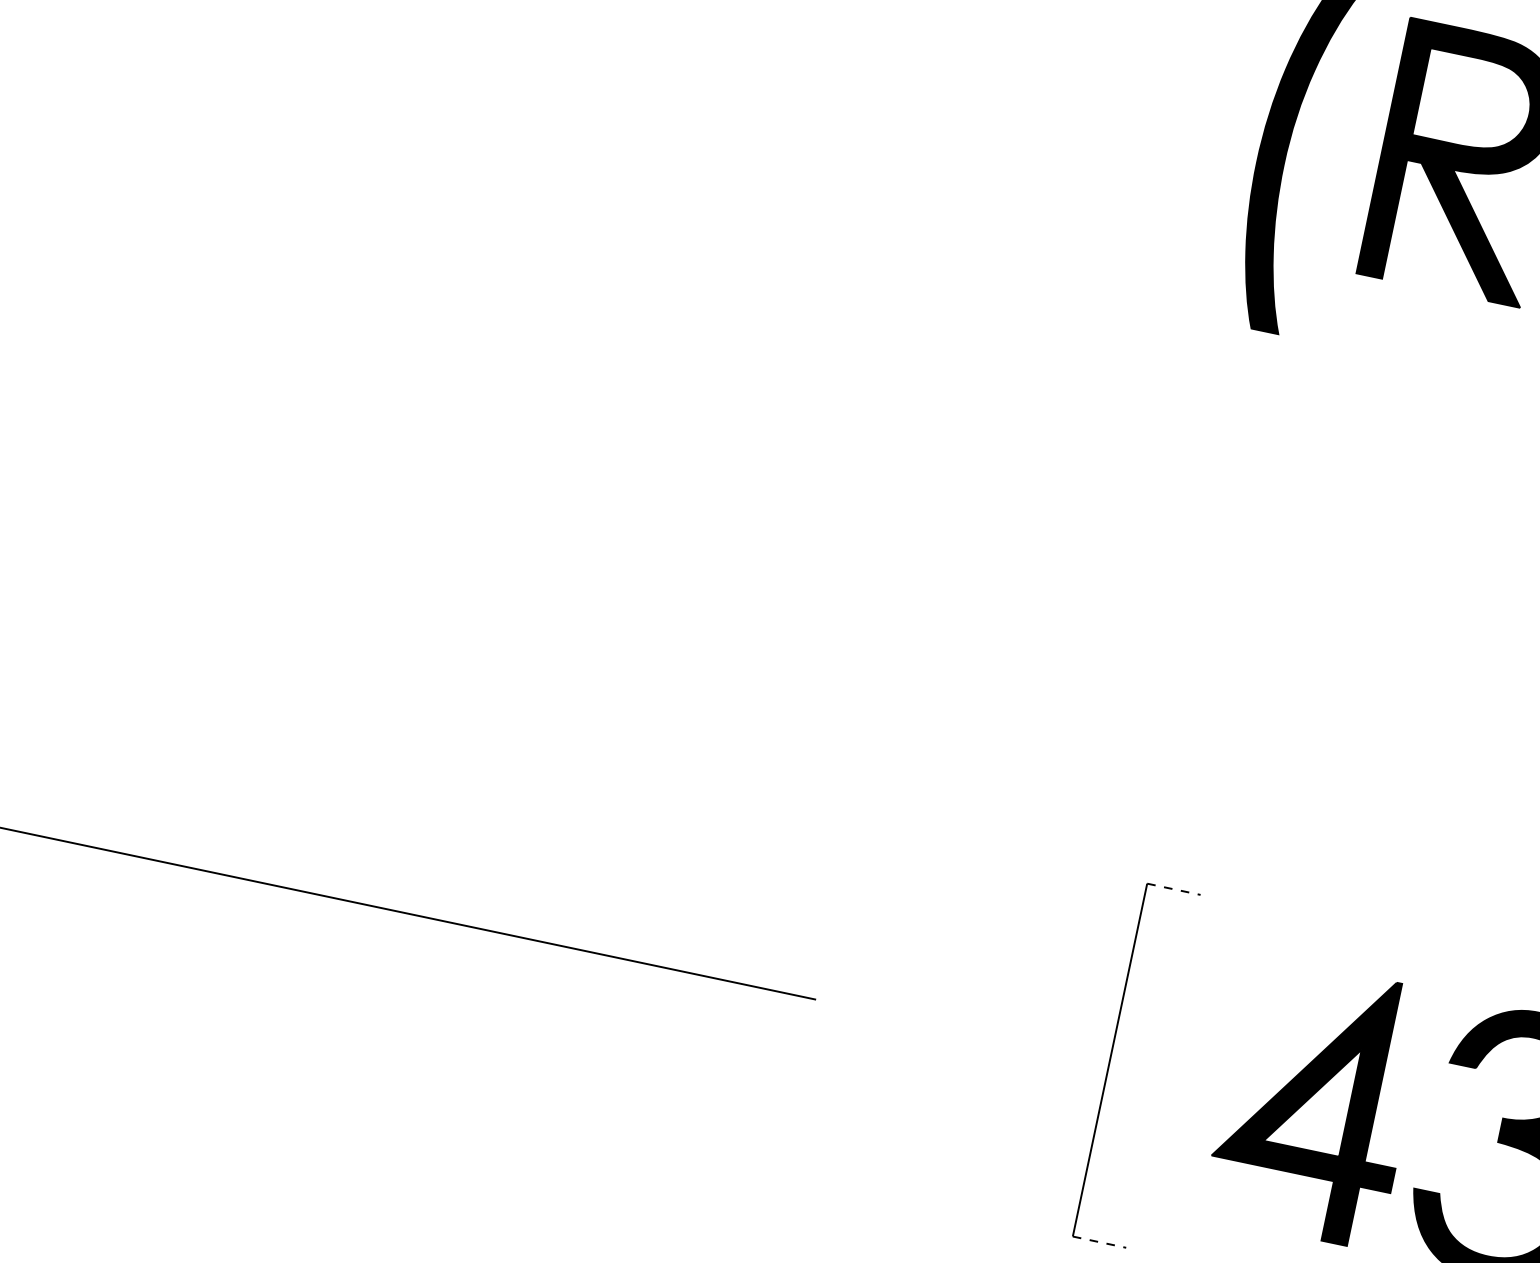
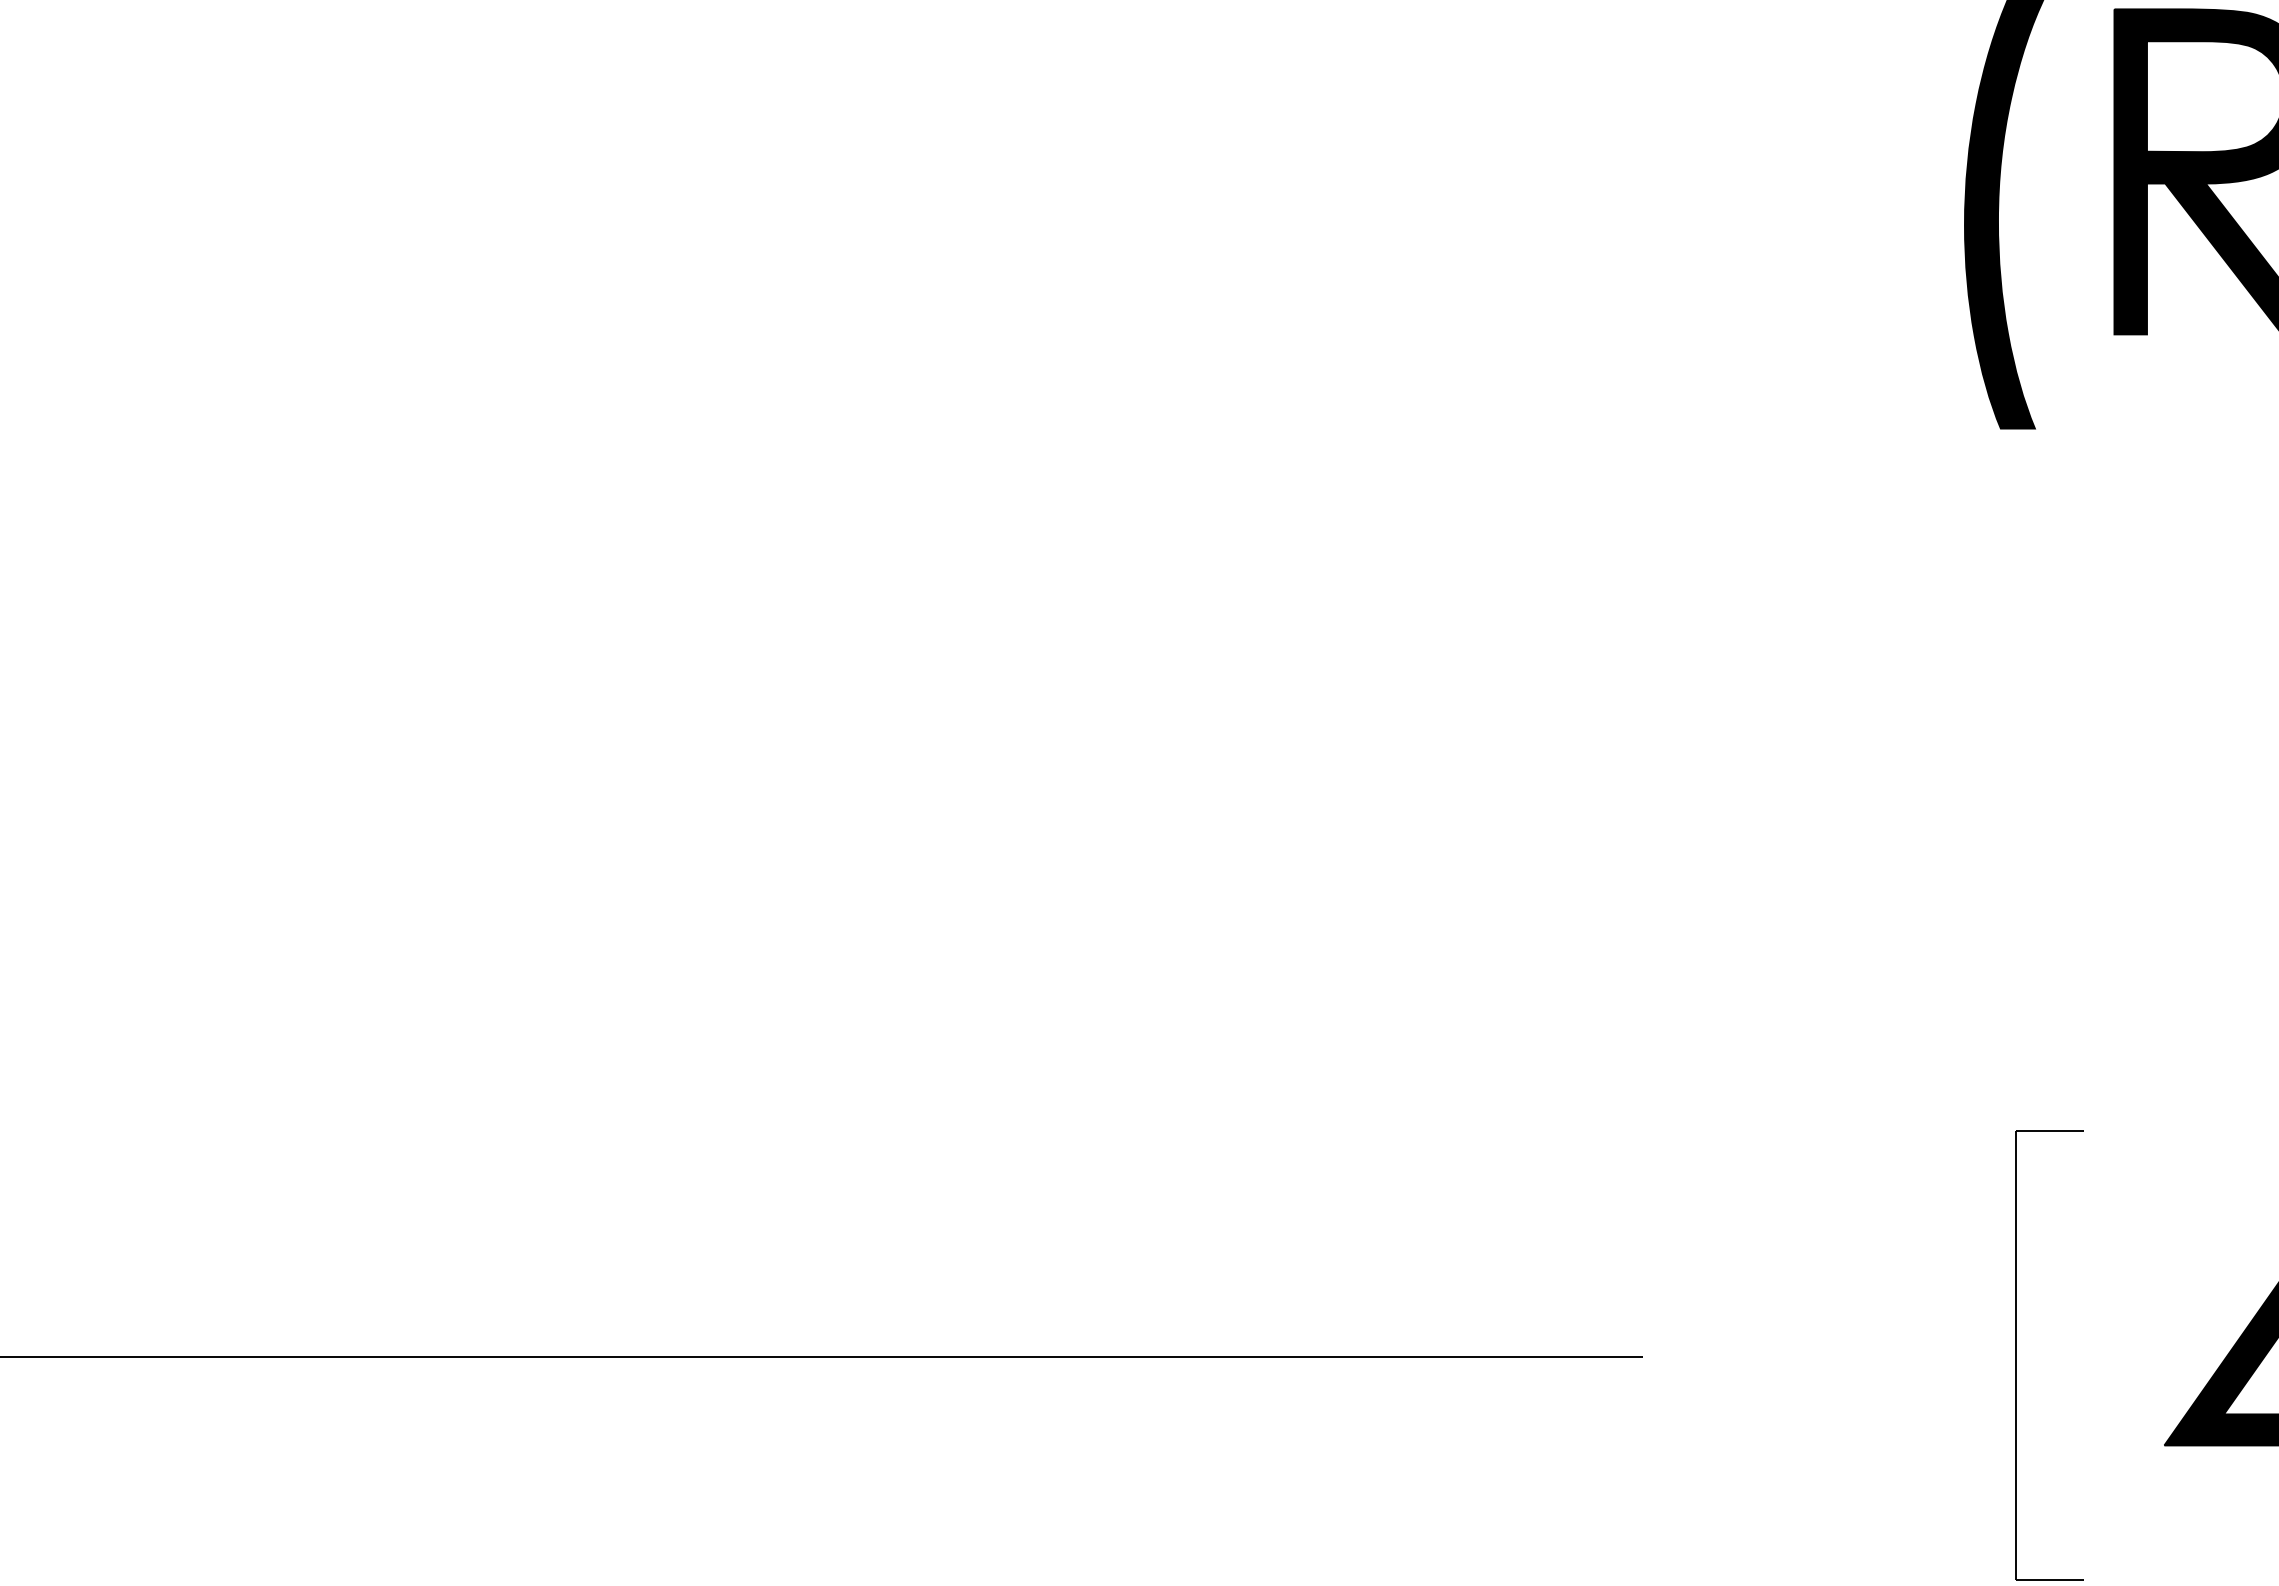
line: (1174, 889) -> (2050, 1131), dashed -> solid
line: (1099, 1242) -> (2050, 1579), dashed -> solid

